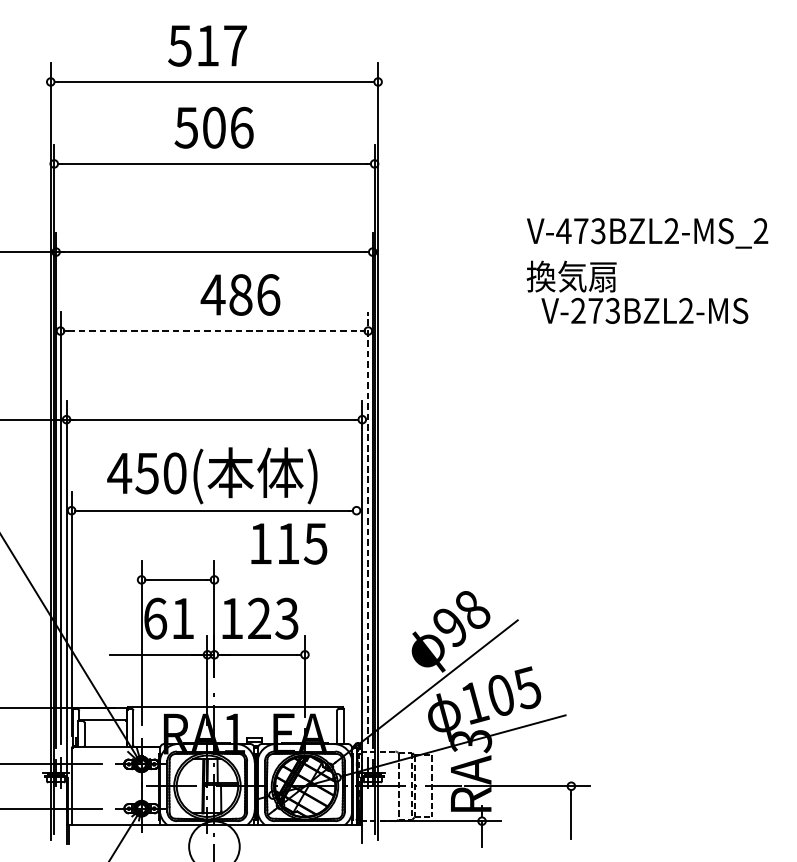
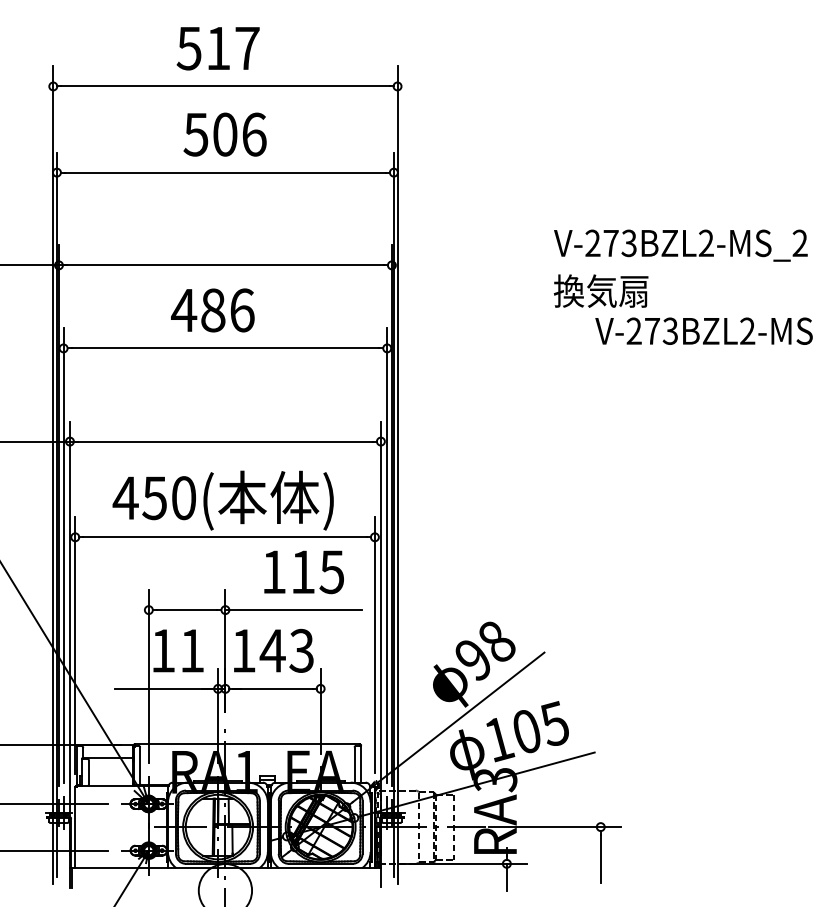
text: (563, 230) -> (592, 242), V-473BZL2-MS_2 -> V-273BZL2-MS_2
text: (240, 295) -> (212, 310), moved
text: (644, 310) -> (703, 330), moved
line: (214, 331) -> (225, 348), dashed -> solid
line: (368, 527) -> (387, 555), dashed -> solid
line: (279, 580) -> (293, 610), added
line: (356, 613) -> (374, 645), added
text: (155, 618) -> (163, 650), 61 -> 11
text: (259, 618) -> (272, 650), 123 -> 143

